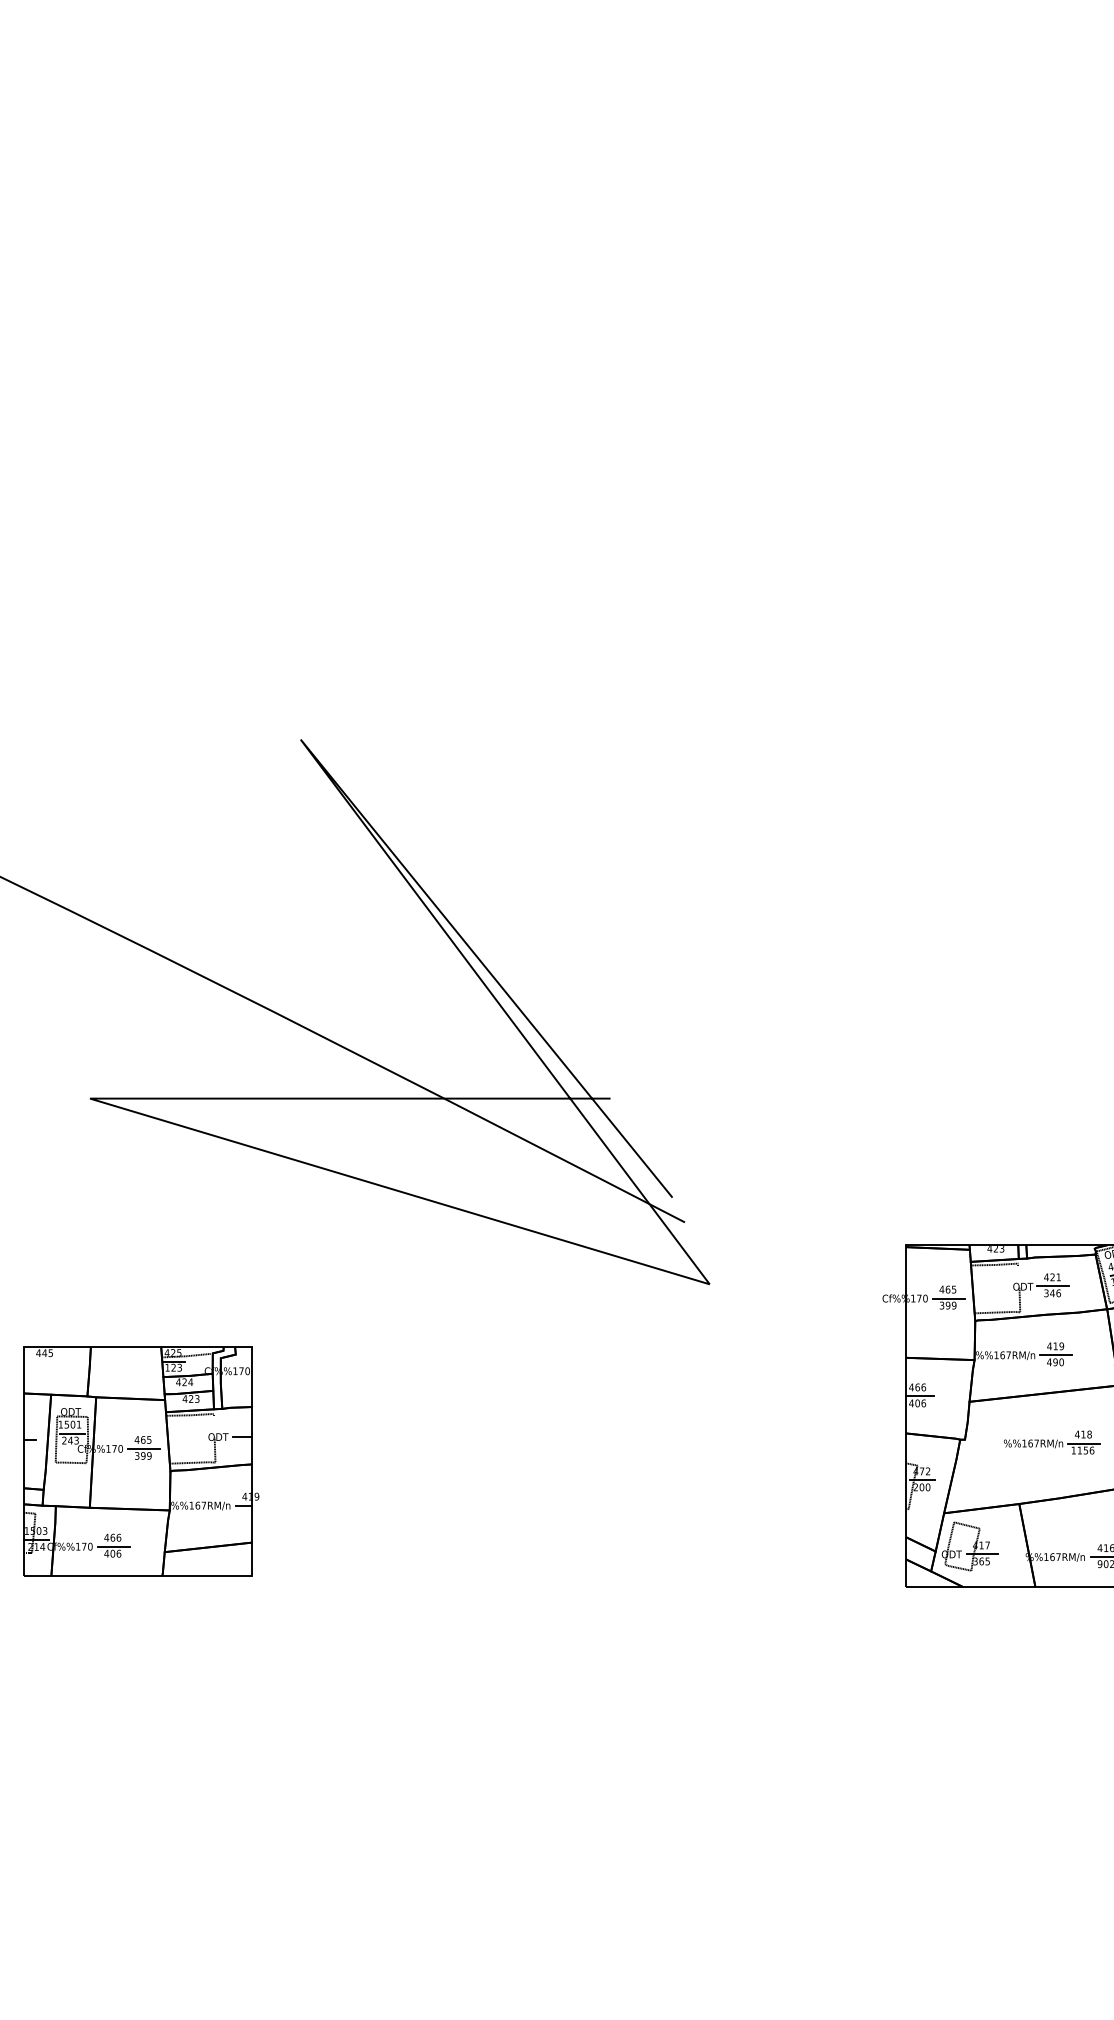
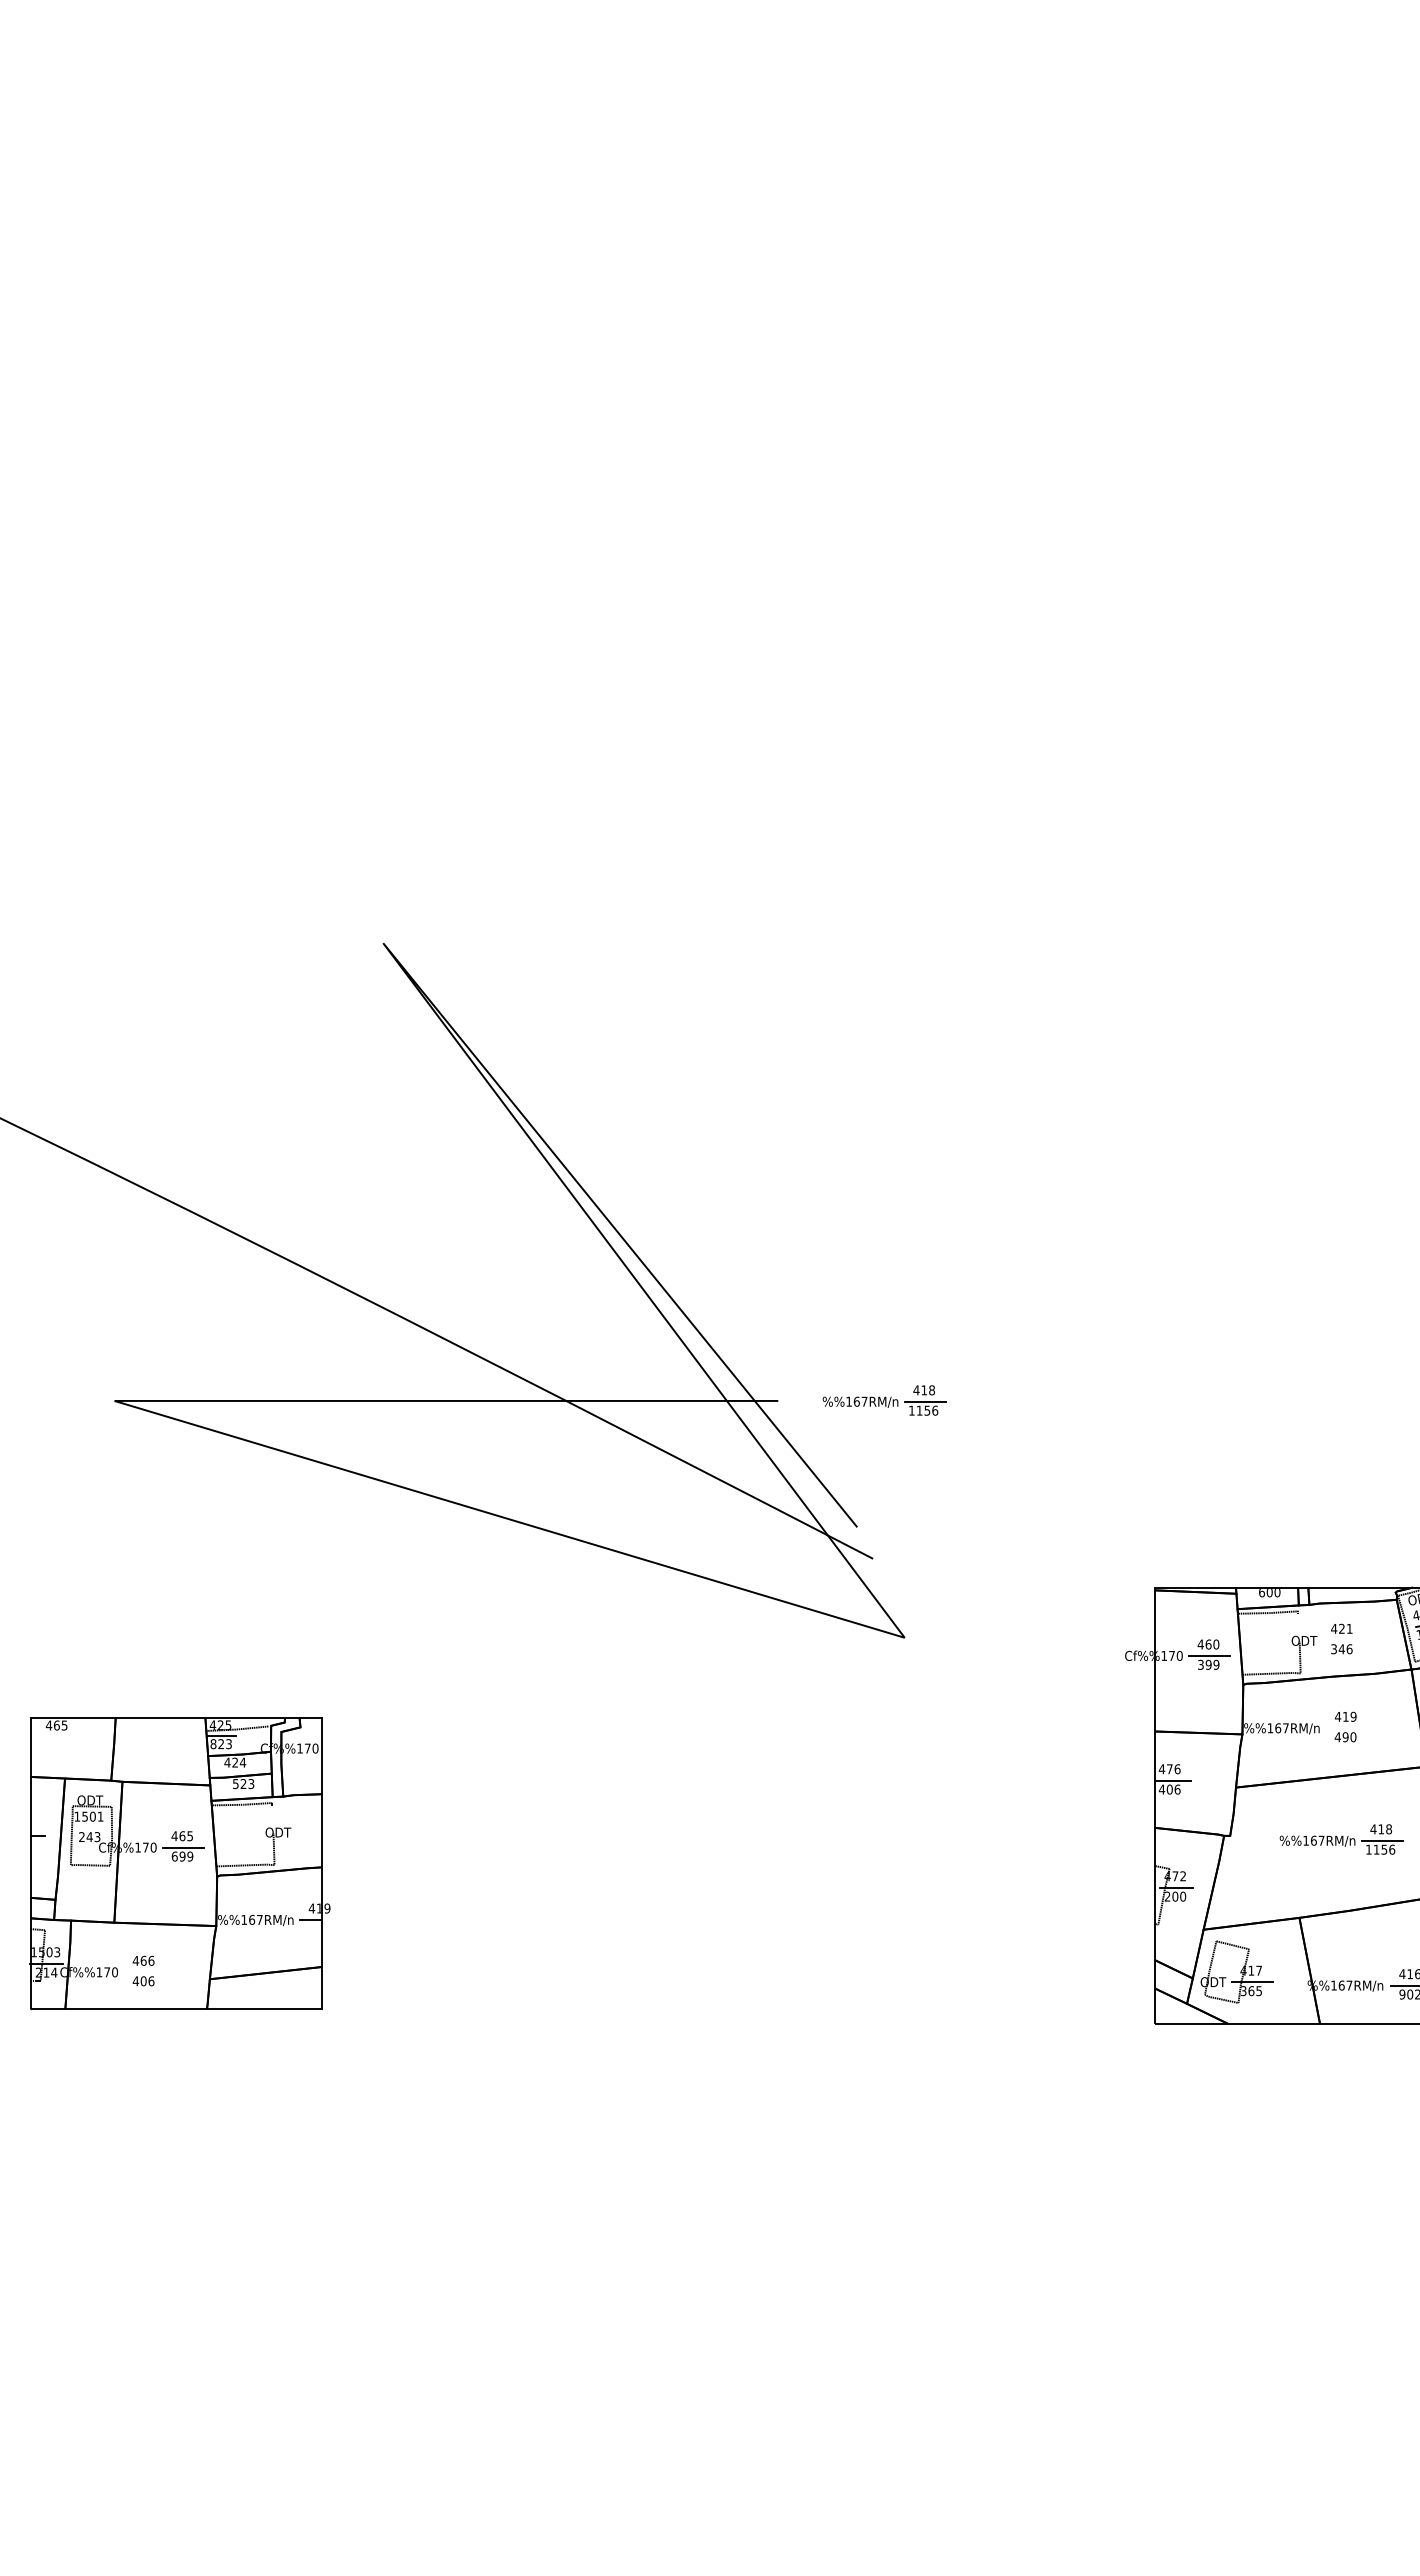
part: (693, 1098) -> (884, 1400), added
text: (995, 1249) -> (1269, 1593), 423 -> 600
line: (1053, 1286) -> (1342, 1640), removed
text: (954, 1289) -> (1216, 1644), 465 -> 460
text: (44, 1353) -> (56, 1725), 445 -> 465
line: (1056, 1355) -> (1346, 1728), removed
text: (167, 1368) -> (213, 1744), 123 -> 823
text: (917, 1387) -> (1169, 1769), 466 -> 476
text: (184, 1399) -> (235, 1784), 423 -> 523
line: (71, 1433) -> (91, 1828), removed
line: (242, 1436) -> (308, 1831), removed
text: (137, 1455) -> (174, 1856), 399 -> 699
line: (113, 1546) -> (144, 1972), removed

